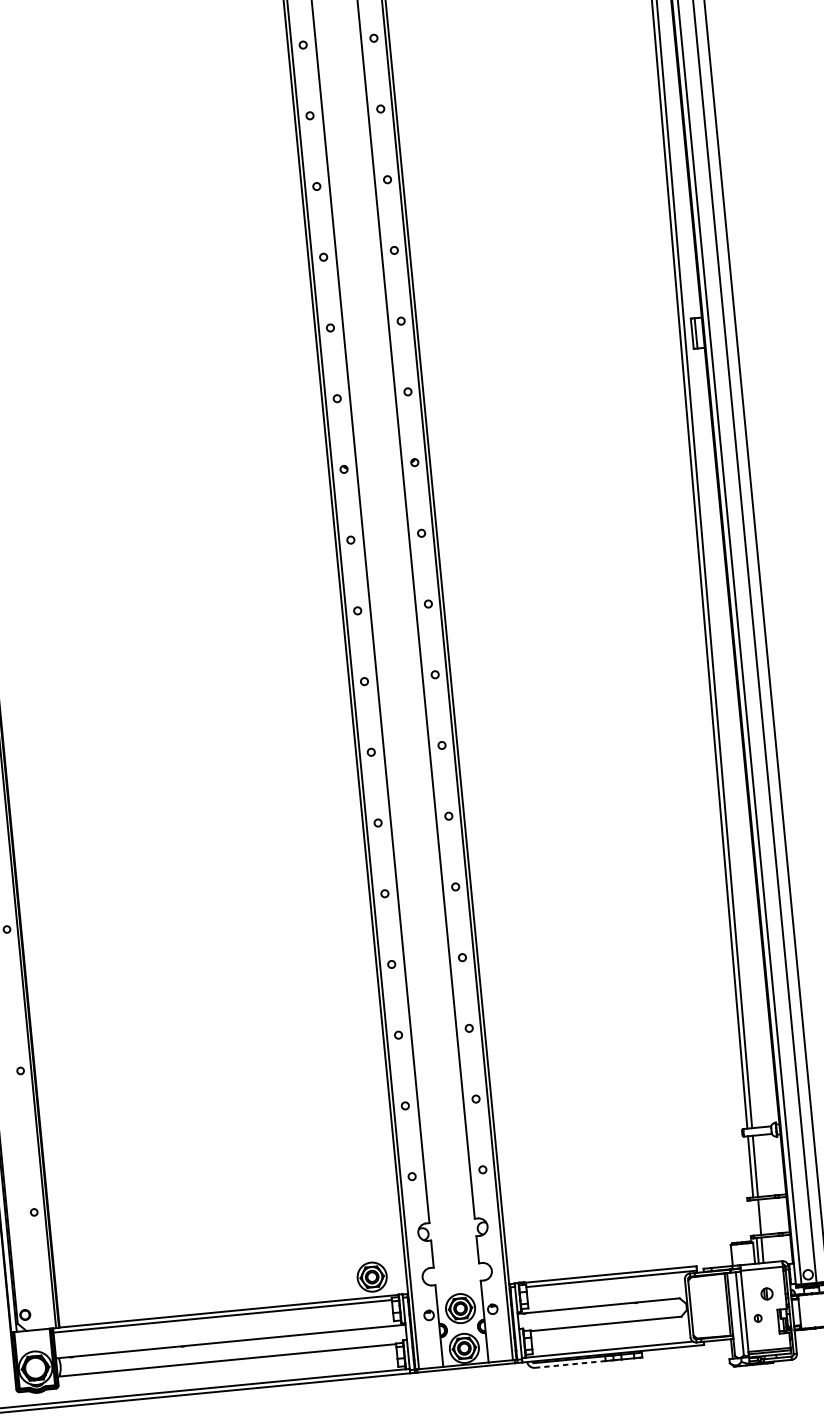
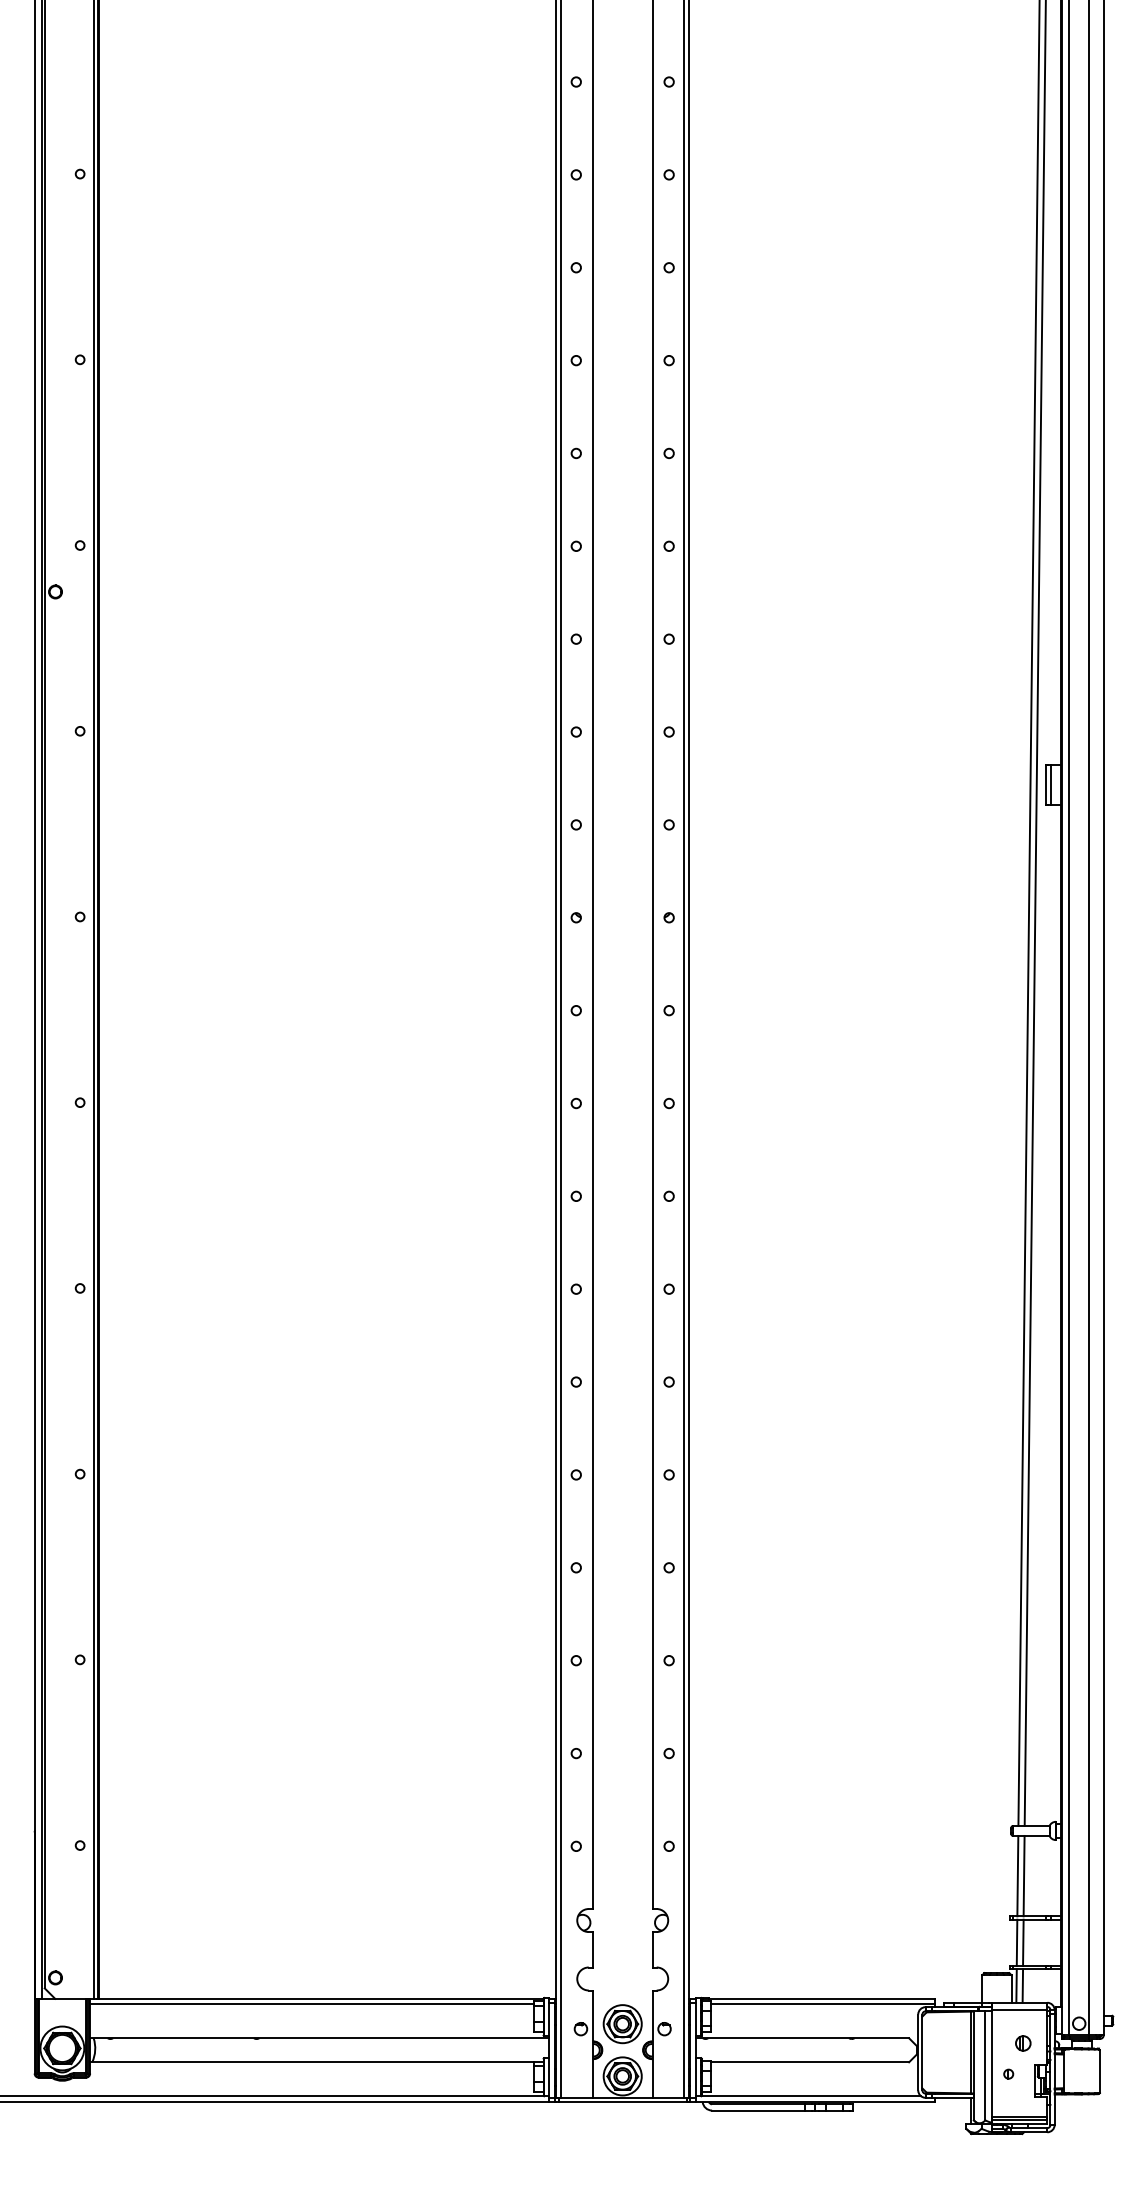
line: (754, 1217) -> (1016, 1942), added
part: (372, 1277) -> (511, 1972), removed
line: (571, 1364) -> (759, 2110), dashed -> solid

